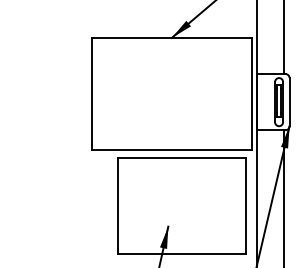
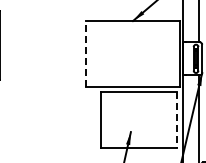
line: (91, 93) -> (85, 53), solid -> dashed
line: (245, 206) -> (176, 120), solid -> dashed

